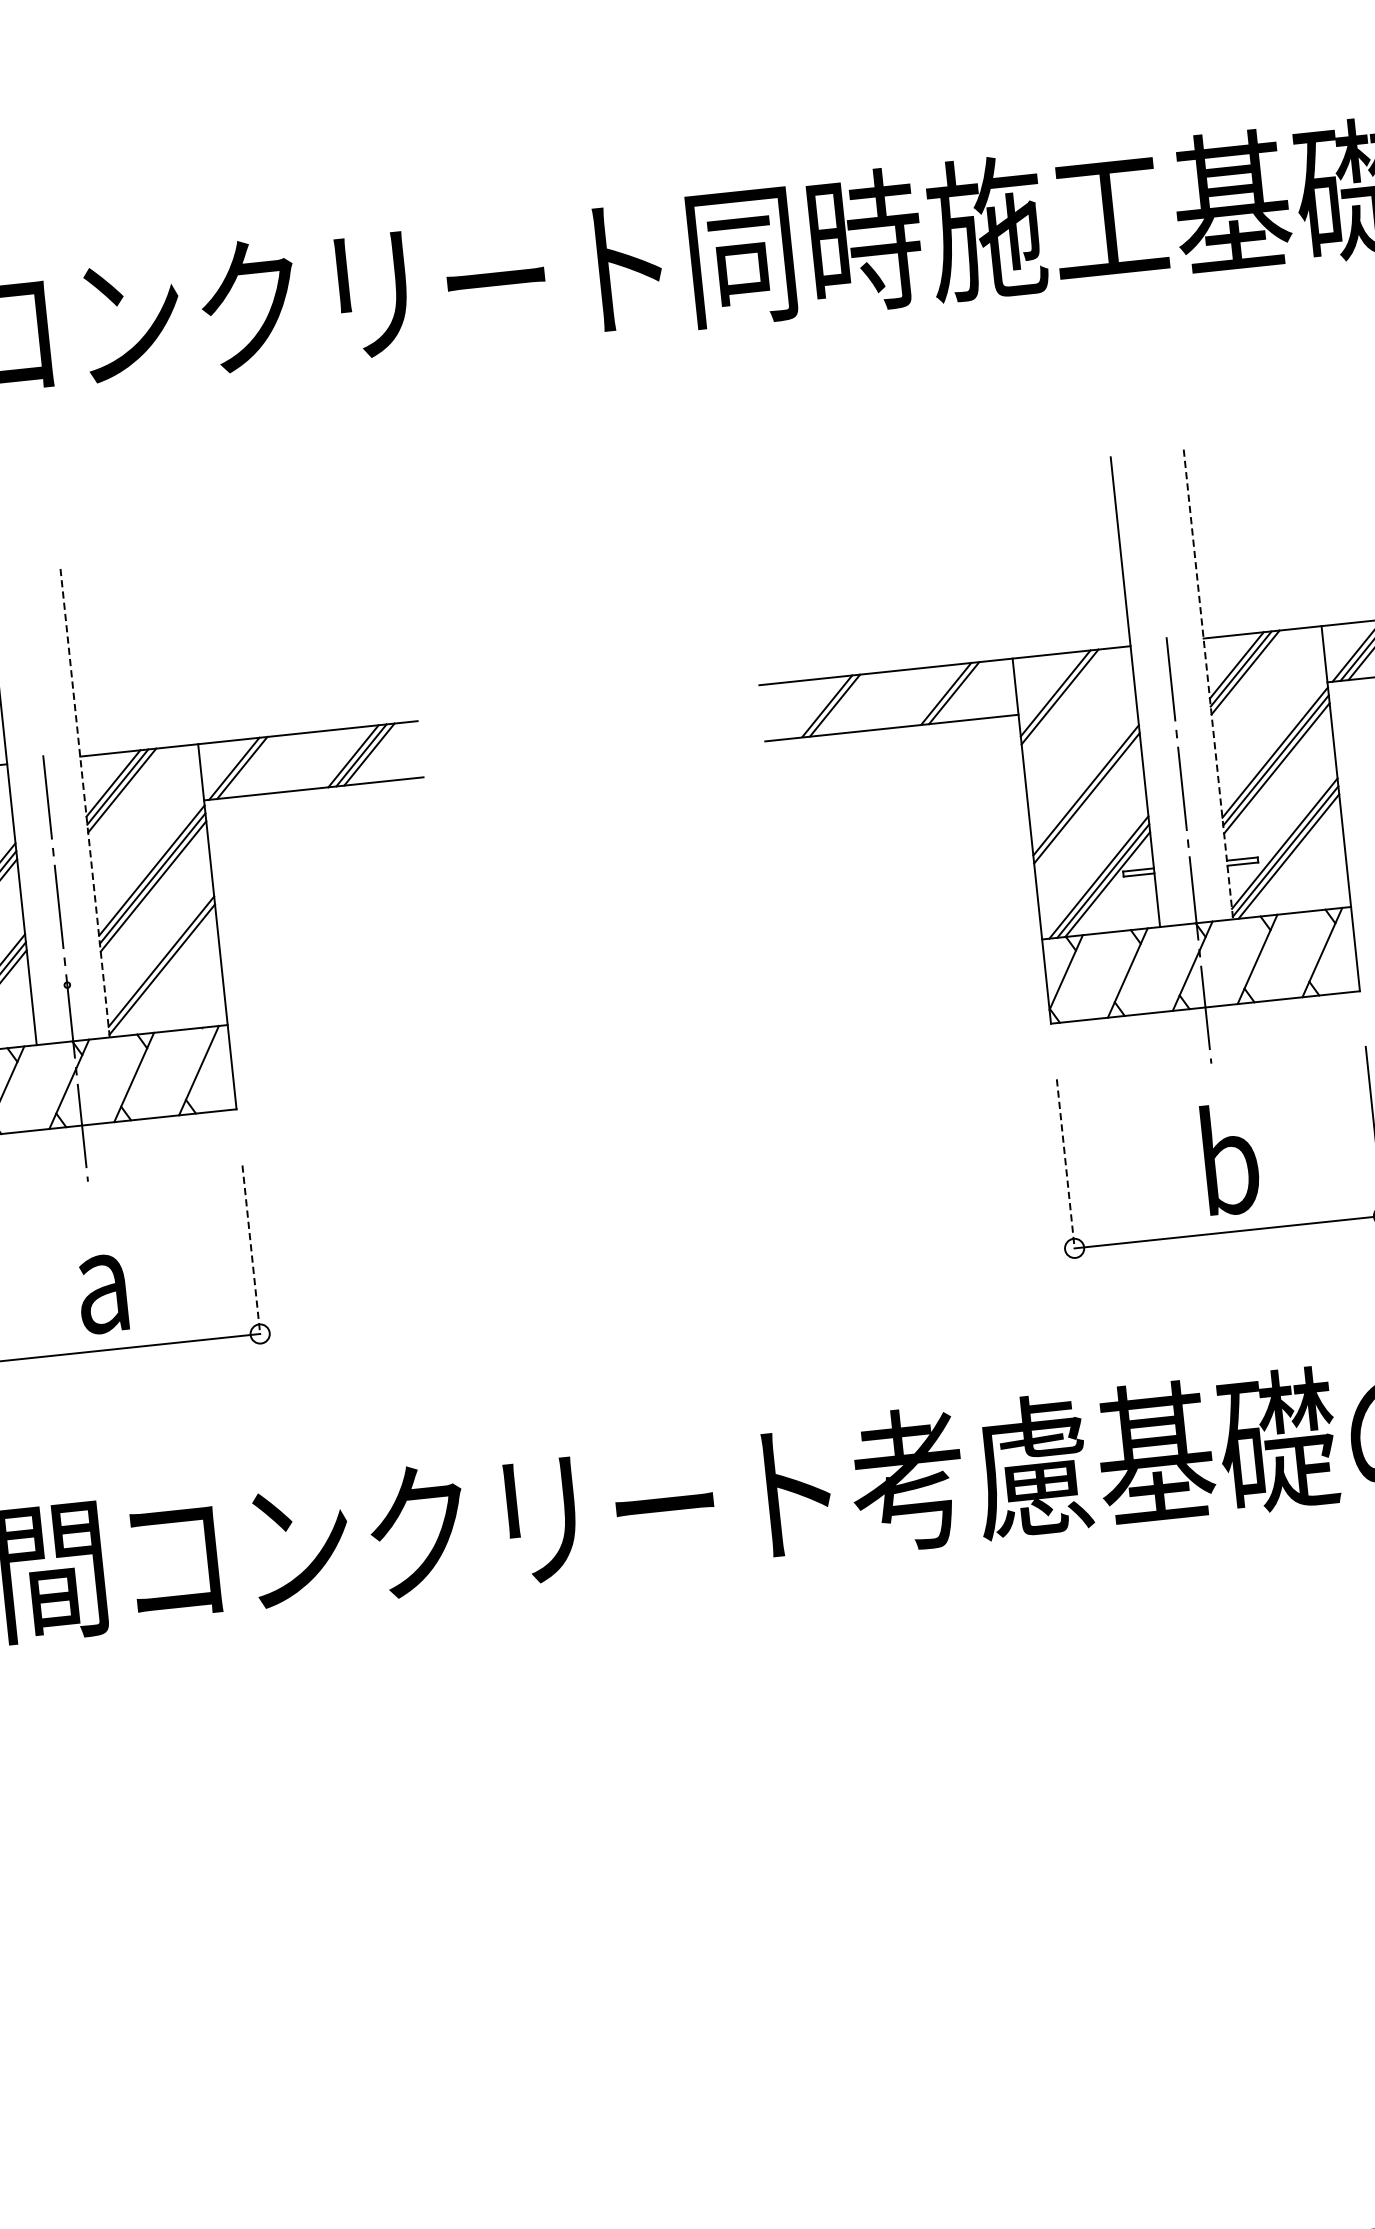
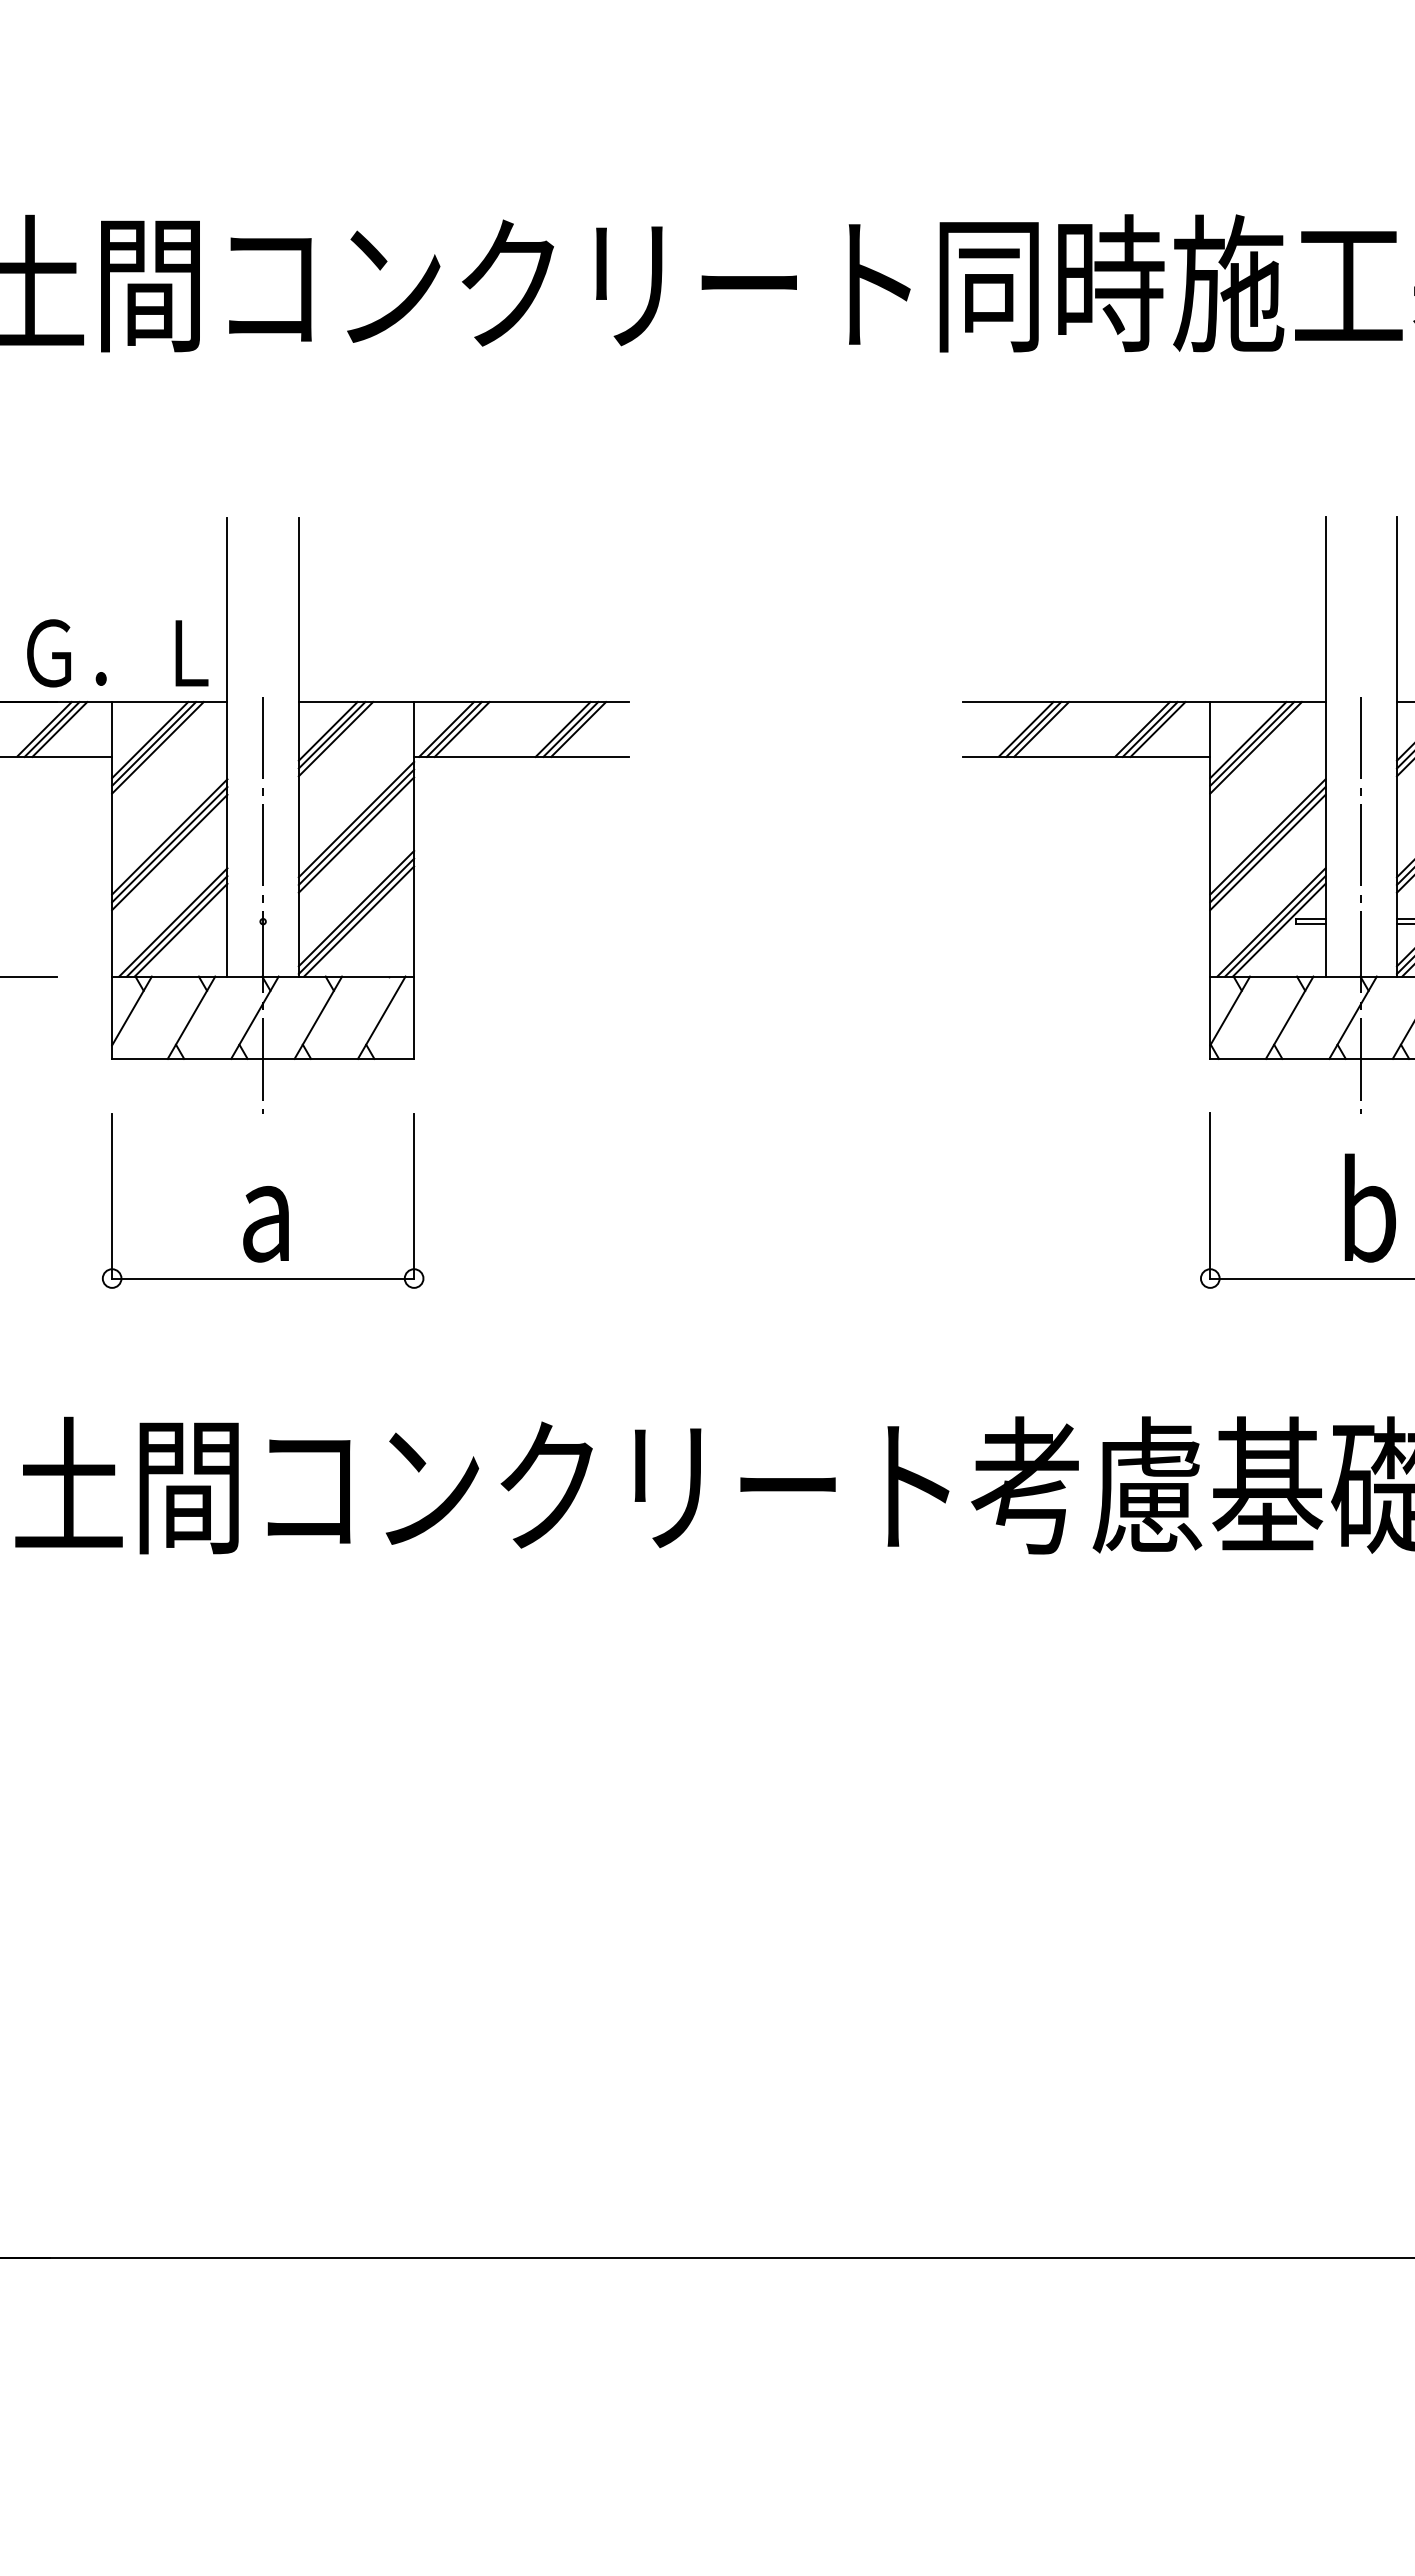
line: (1207, 684) -> (1396, 746), dashed -> solid
line: (961, 692) -> (1157, 729), added
line: (1063, 700) -> (1255, 747), added
line: (842, 704) -> (1041, 729), added
line: (249, 767) -> (461, 729), added
line: (84, 802) -> (298, 746), dashed -> solid
line: (1087, 806) -> (1267, 852), added
line: (165, 974) -> (359, 921), added
line: (1066, 1164) -> (1210, 1196), dashed -> solid
line: (251, 1249) -> (414, 1196), dashed -> solid

